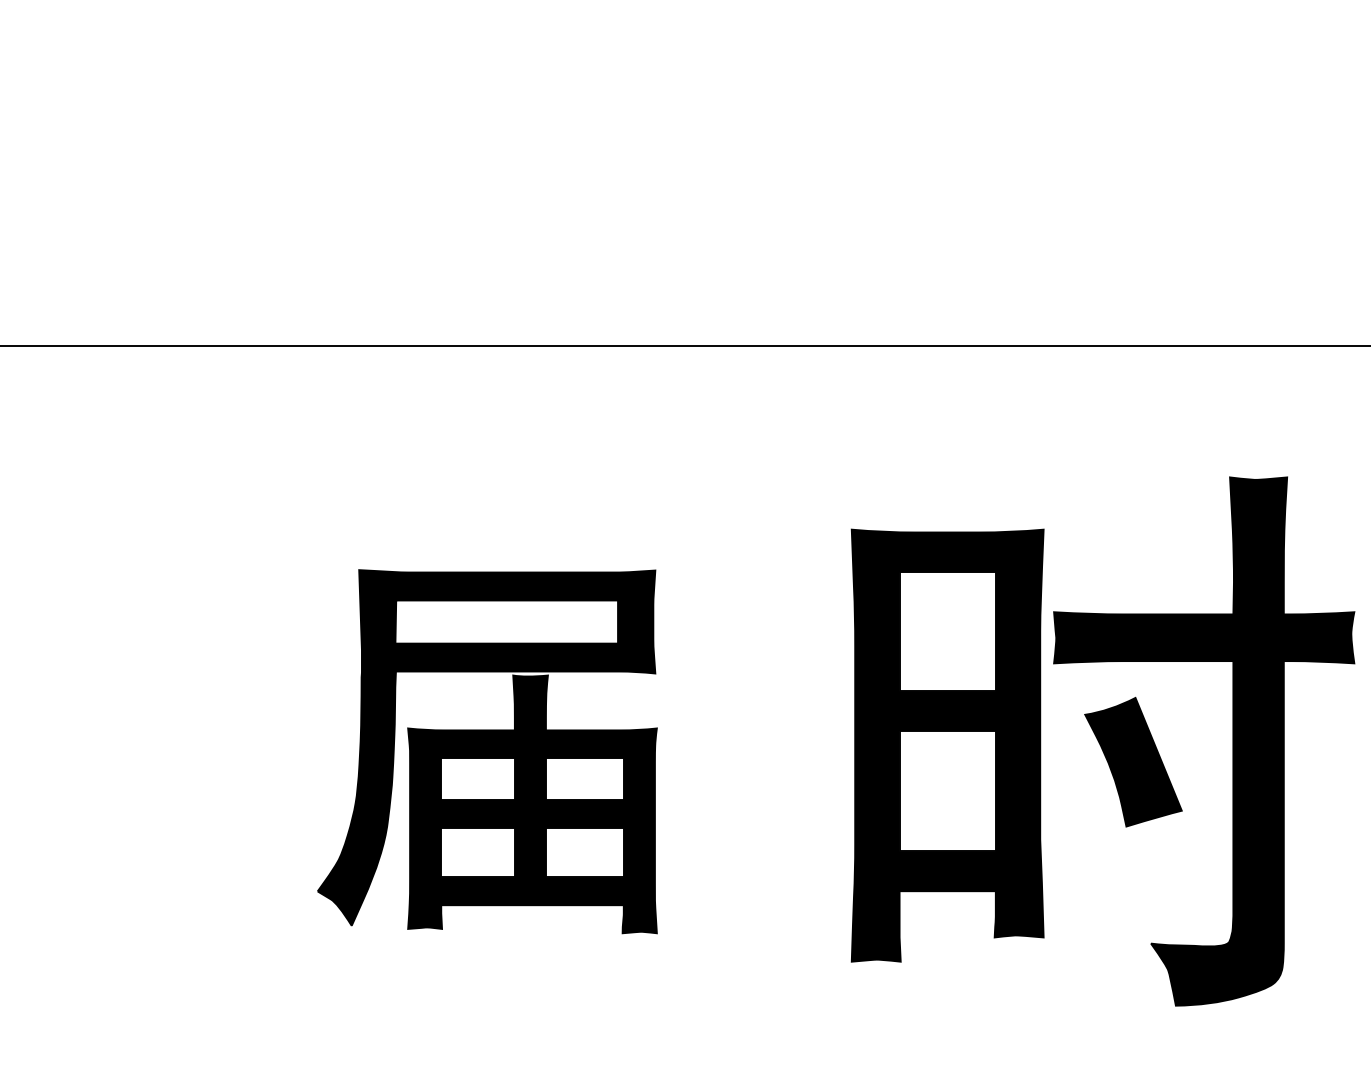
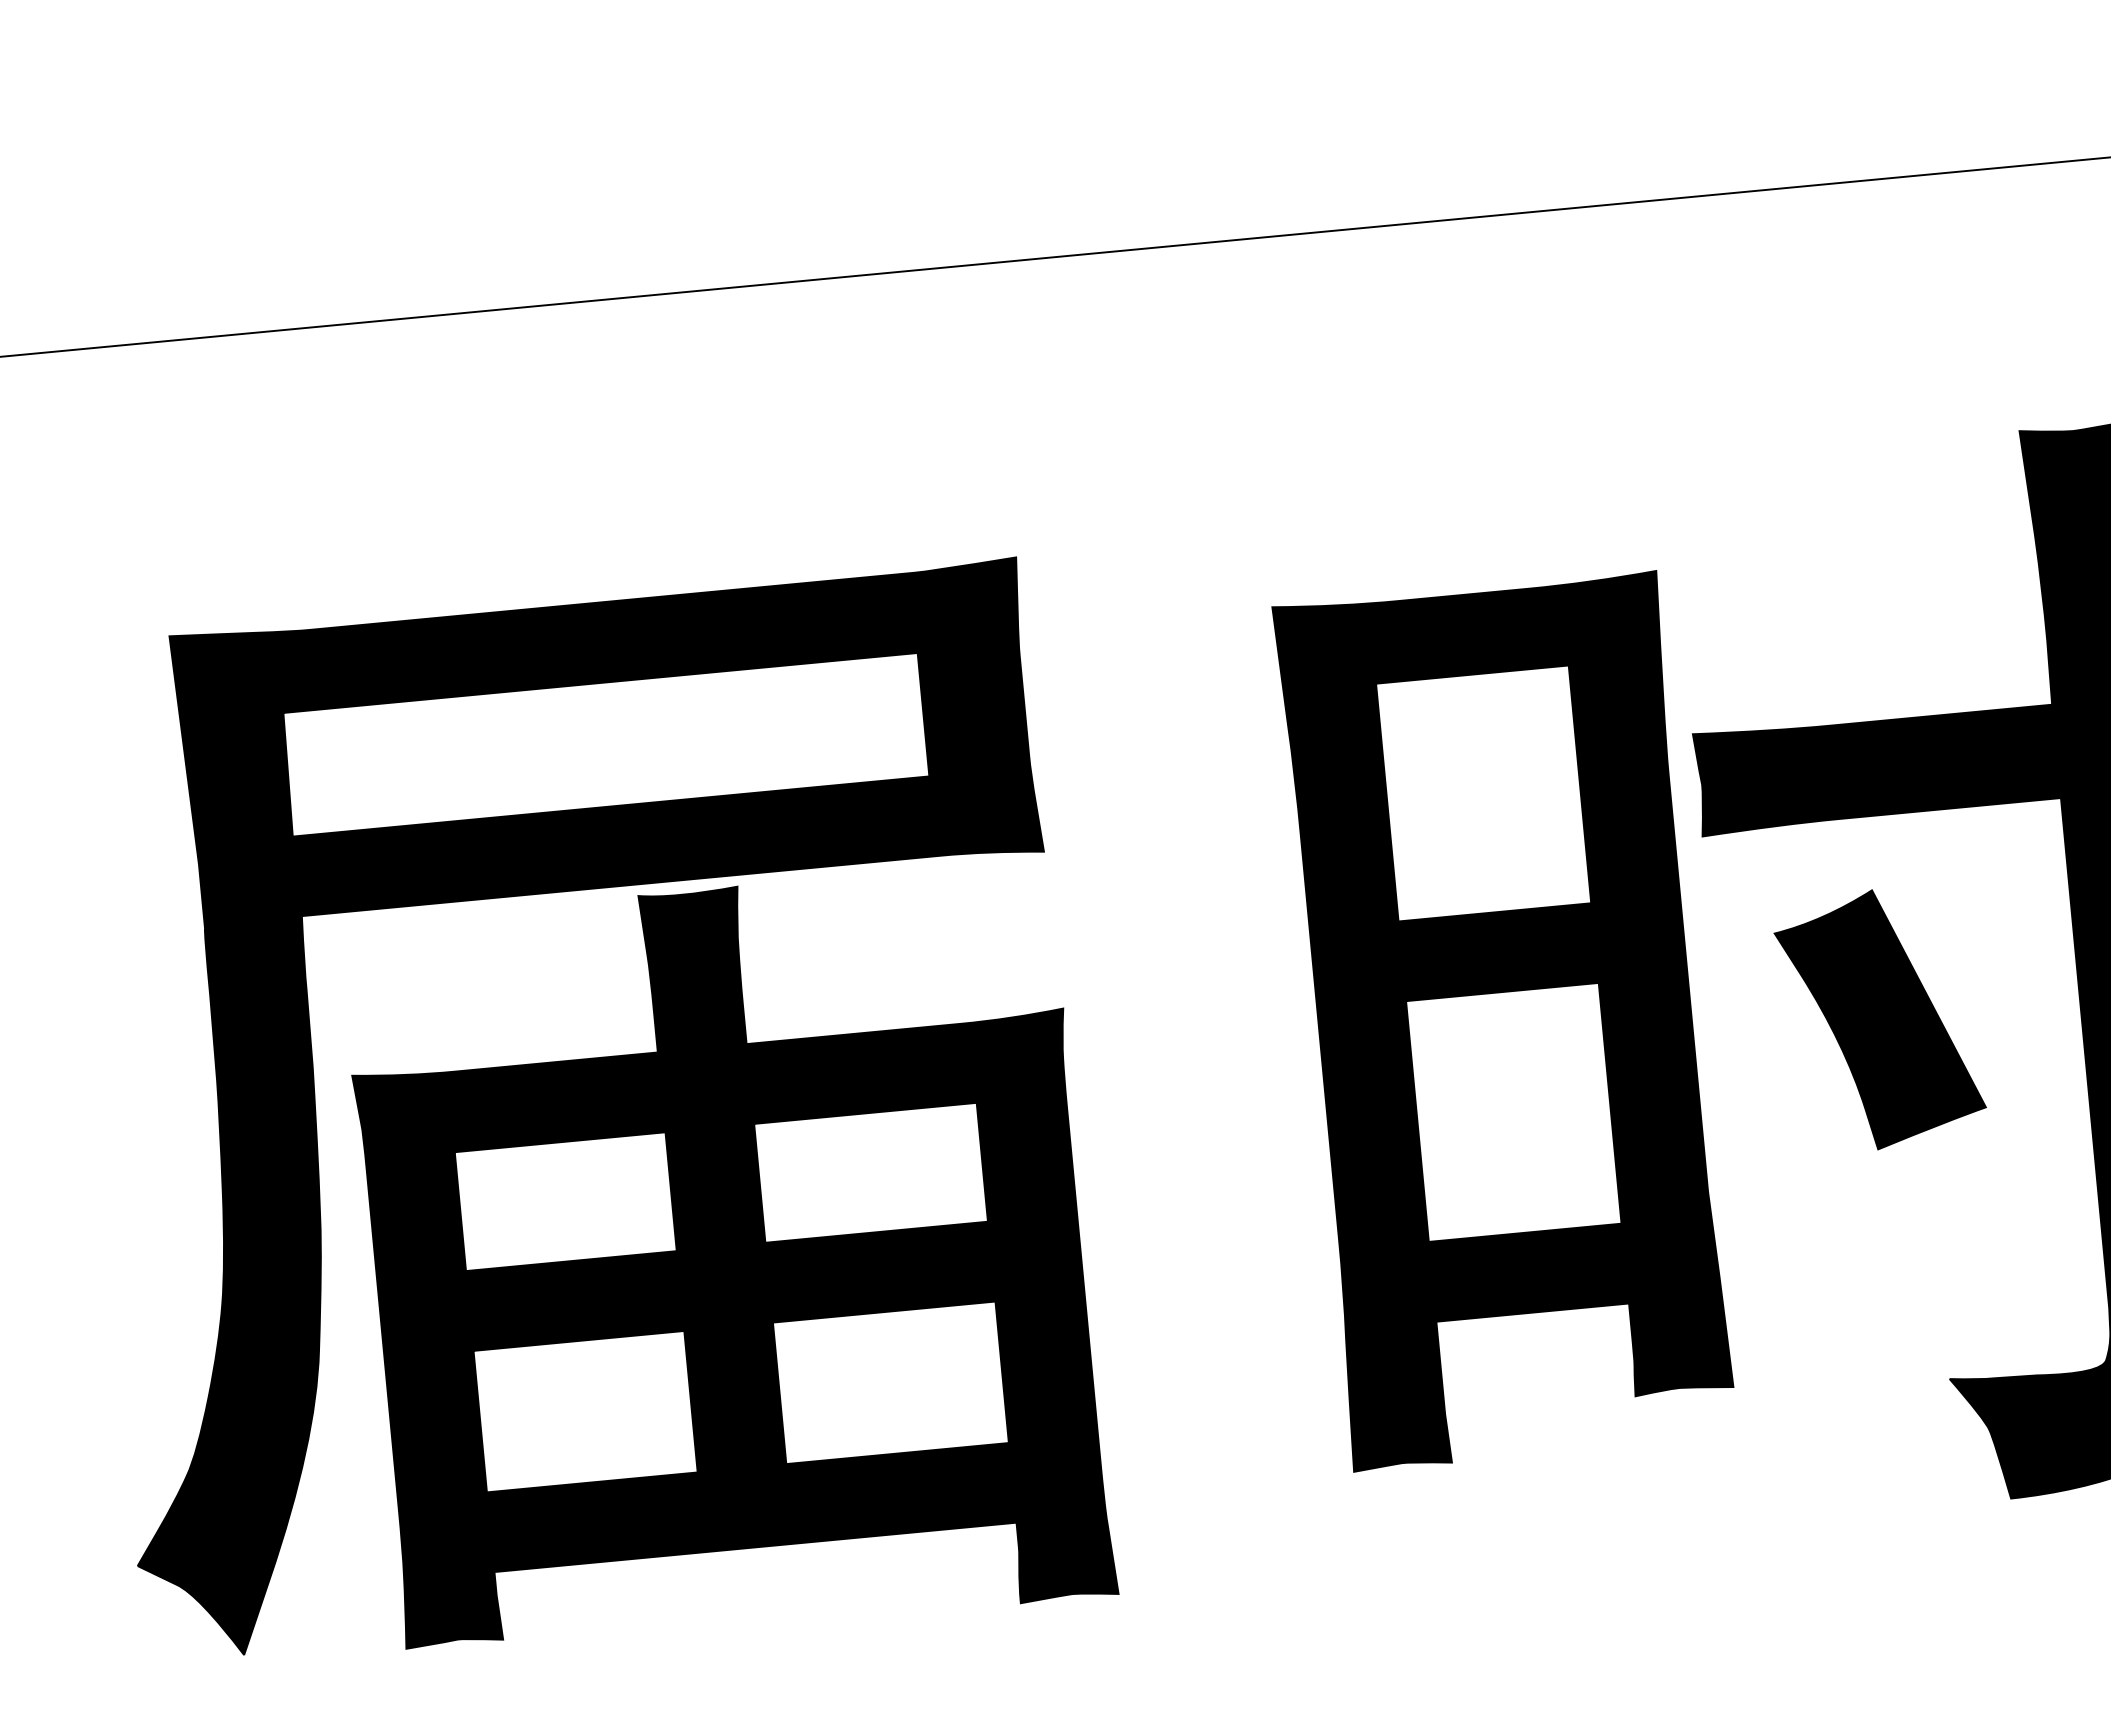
part: (487, 751) -> (585, 1120), size x1.43

